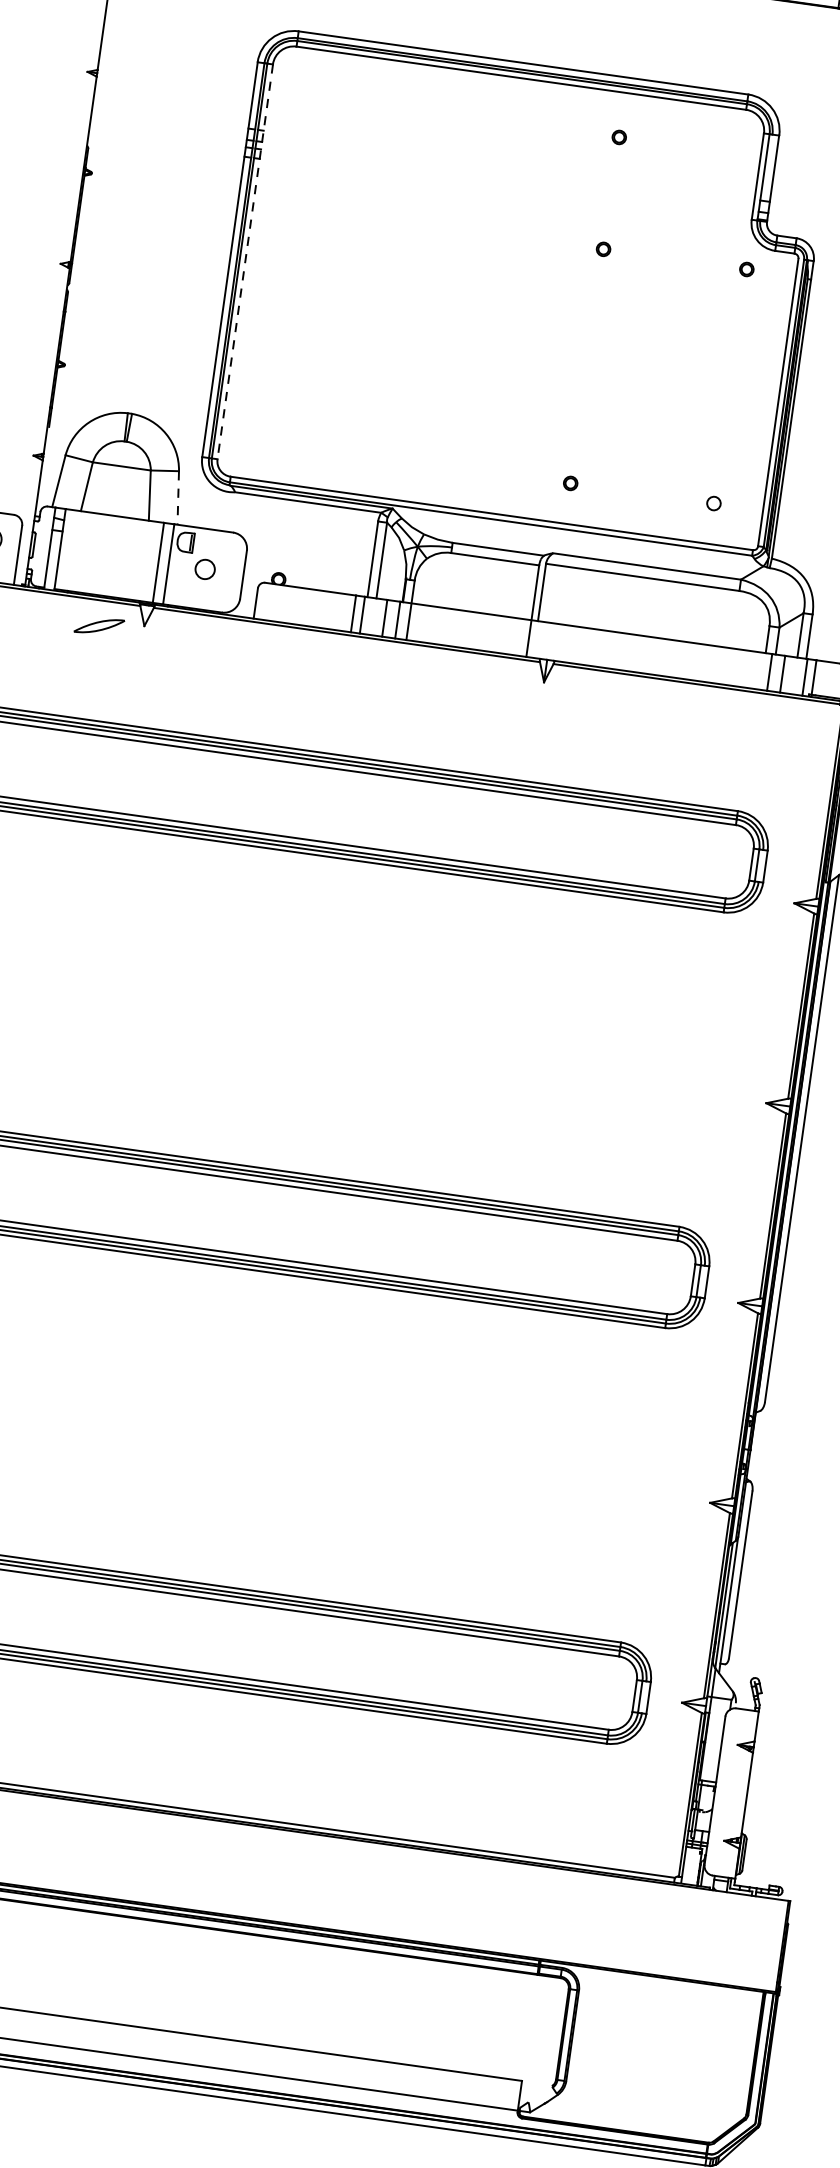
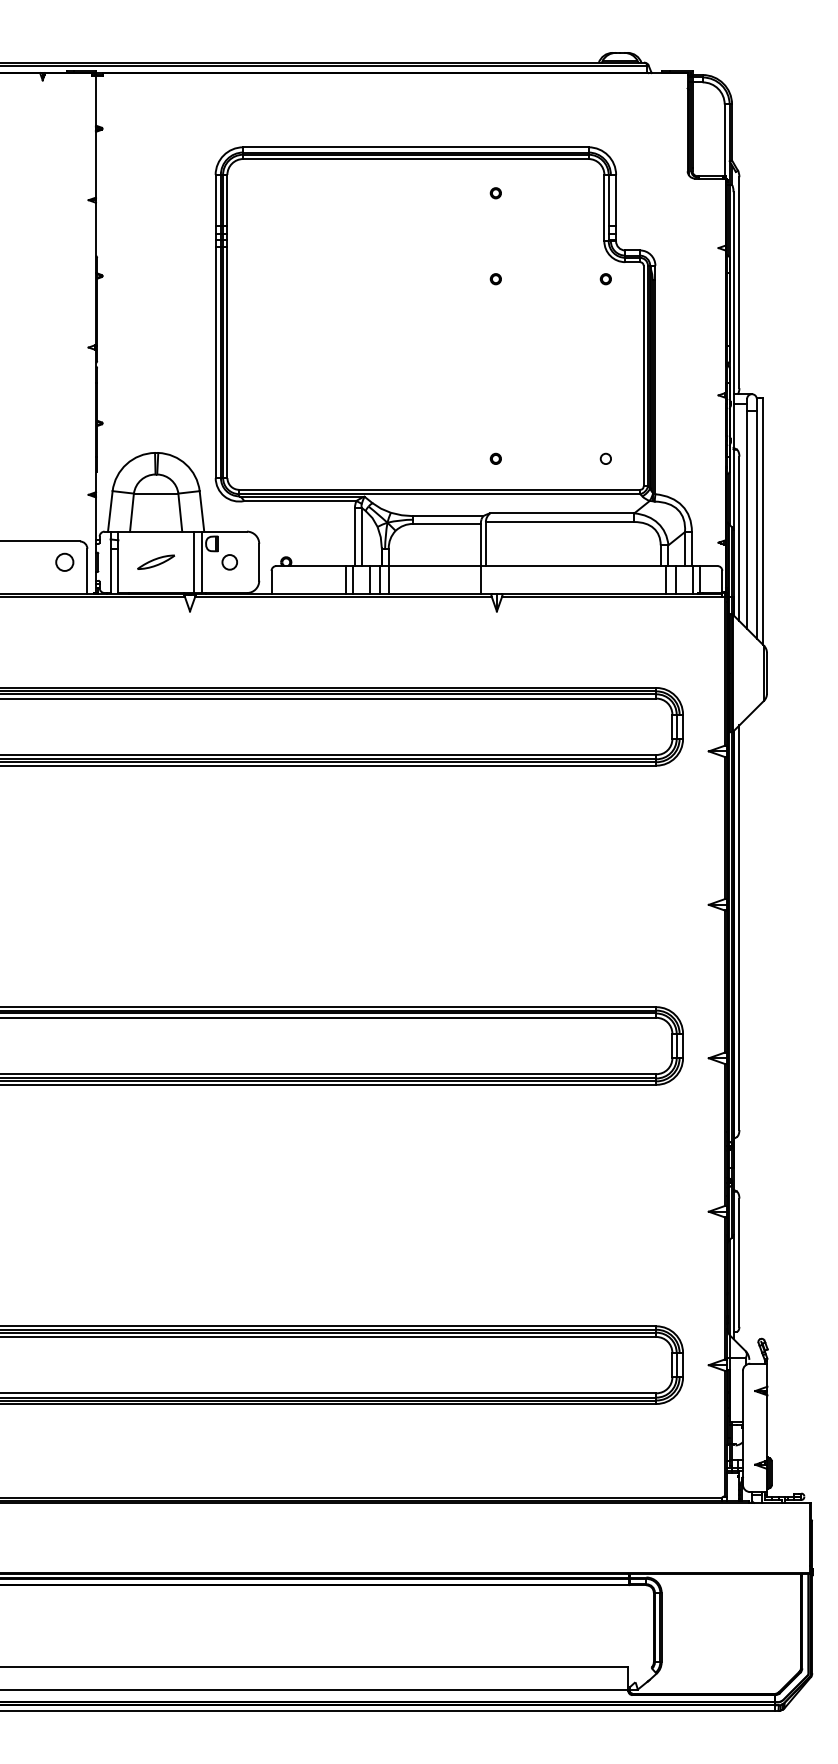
line: (245, 261) -> (227, 326), dashed -> solid
line: (178, 498) -> (202, 511), dashed -> solid
part: (99, 625) -> (156, 561), moved

